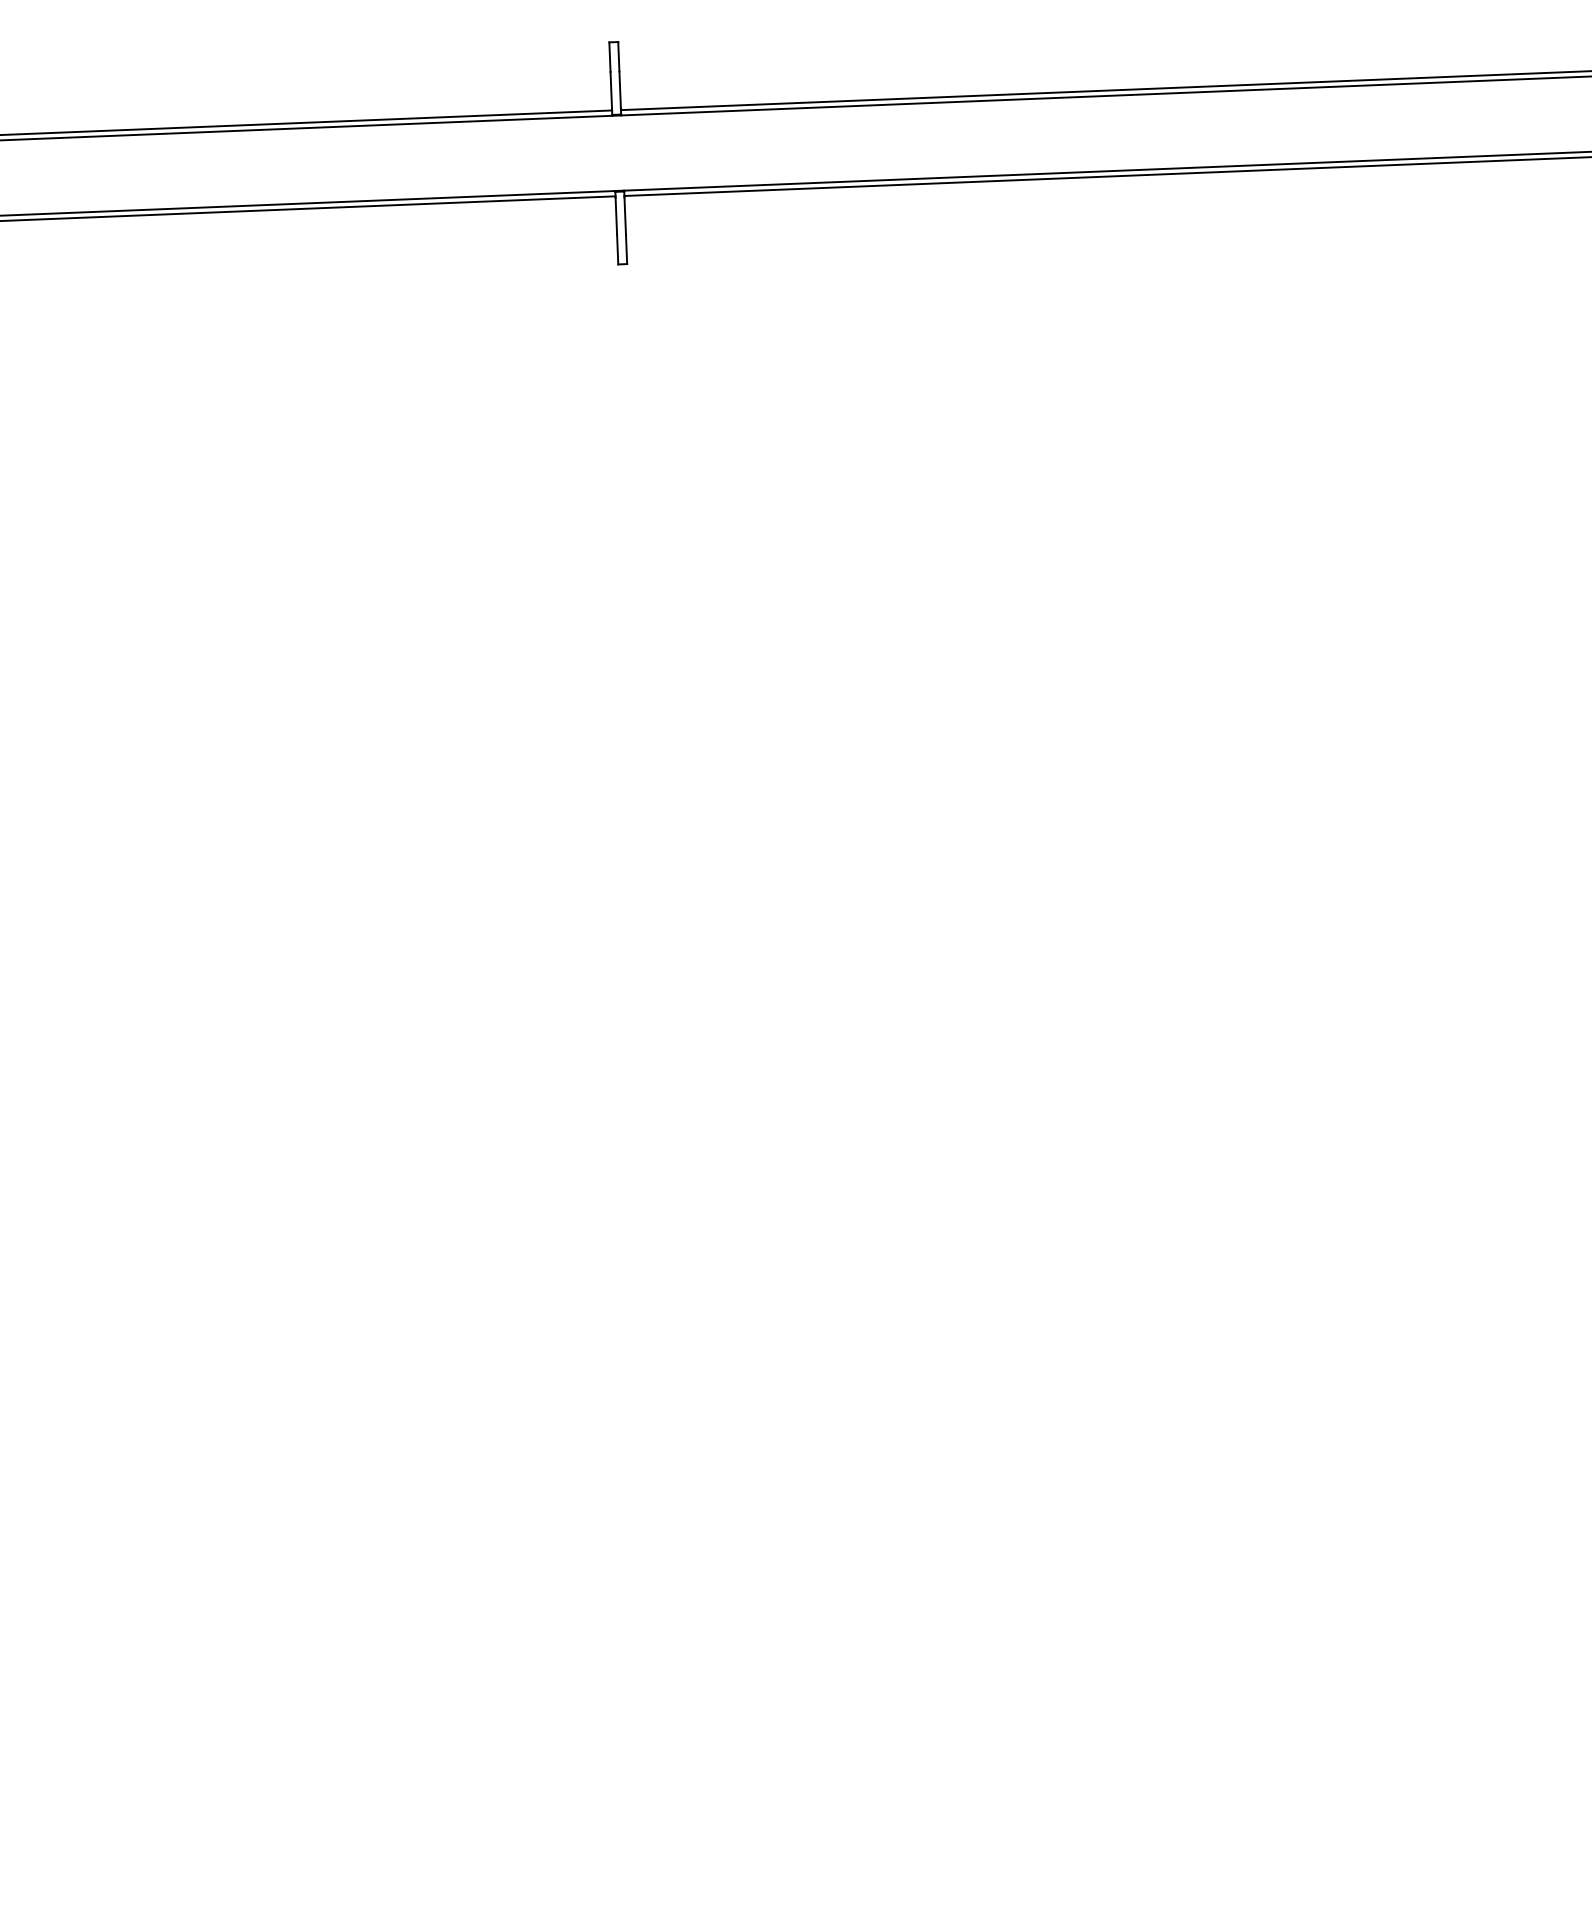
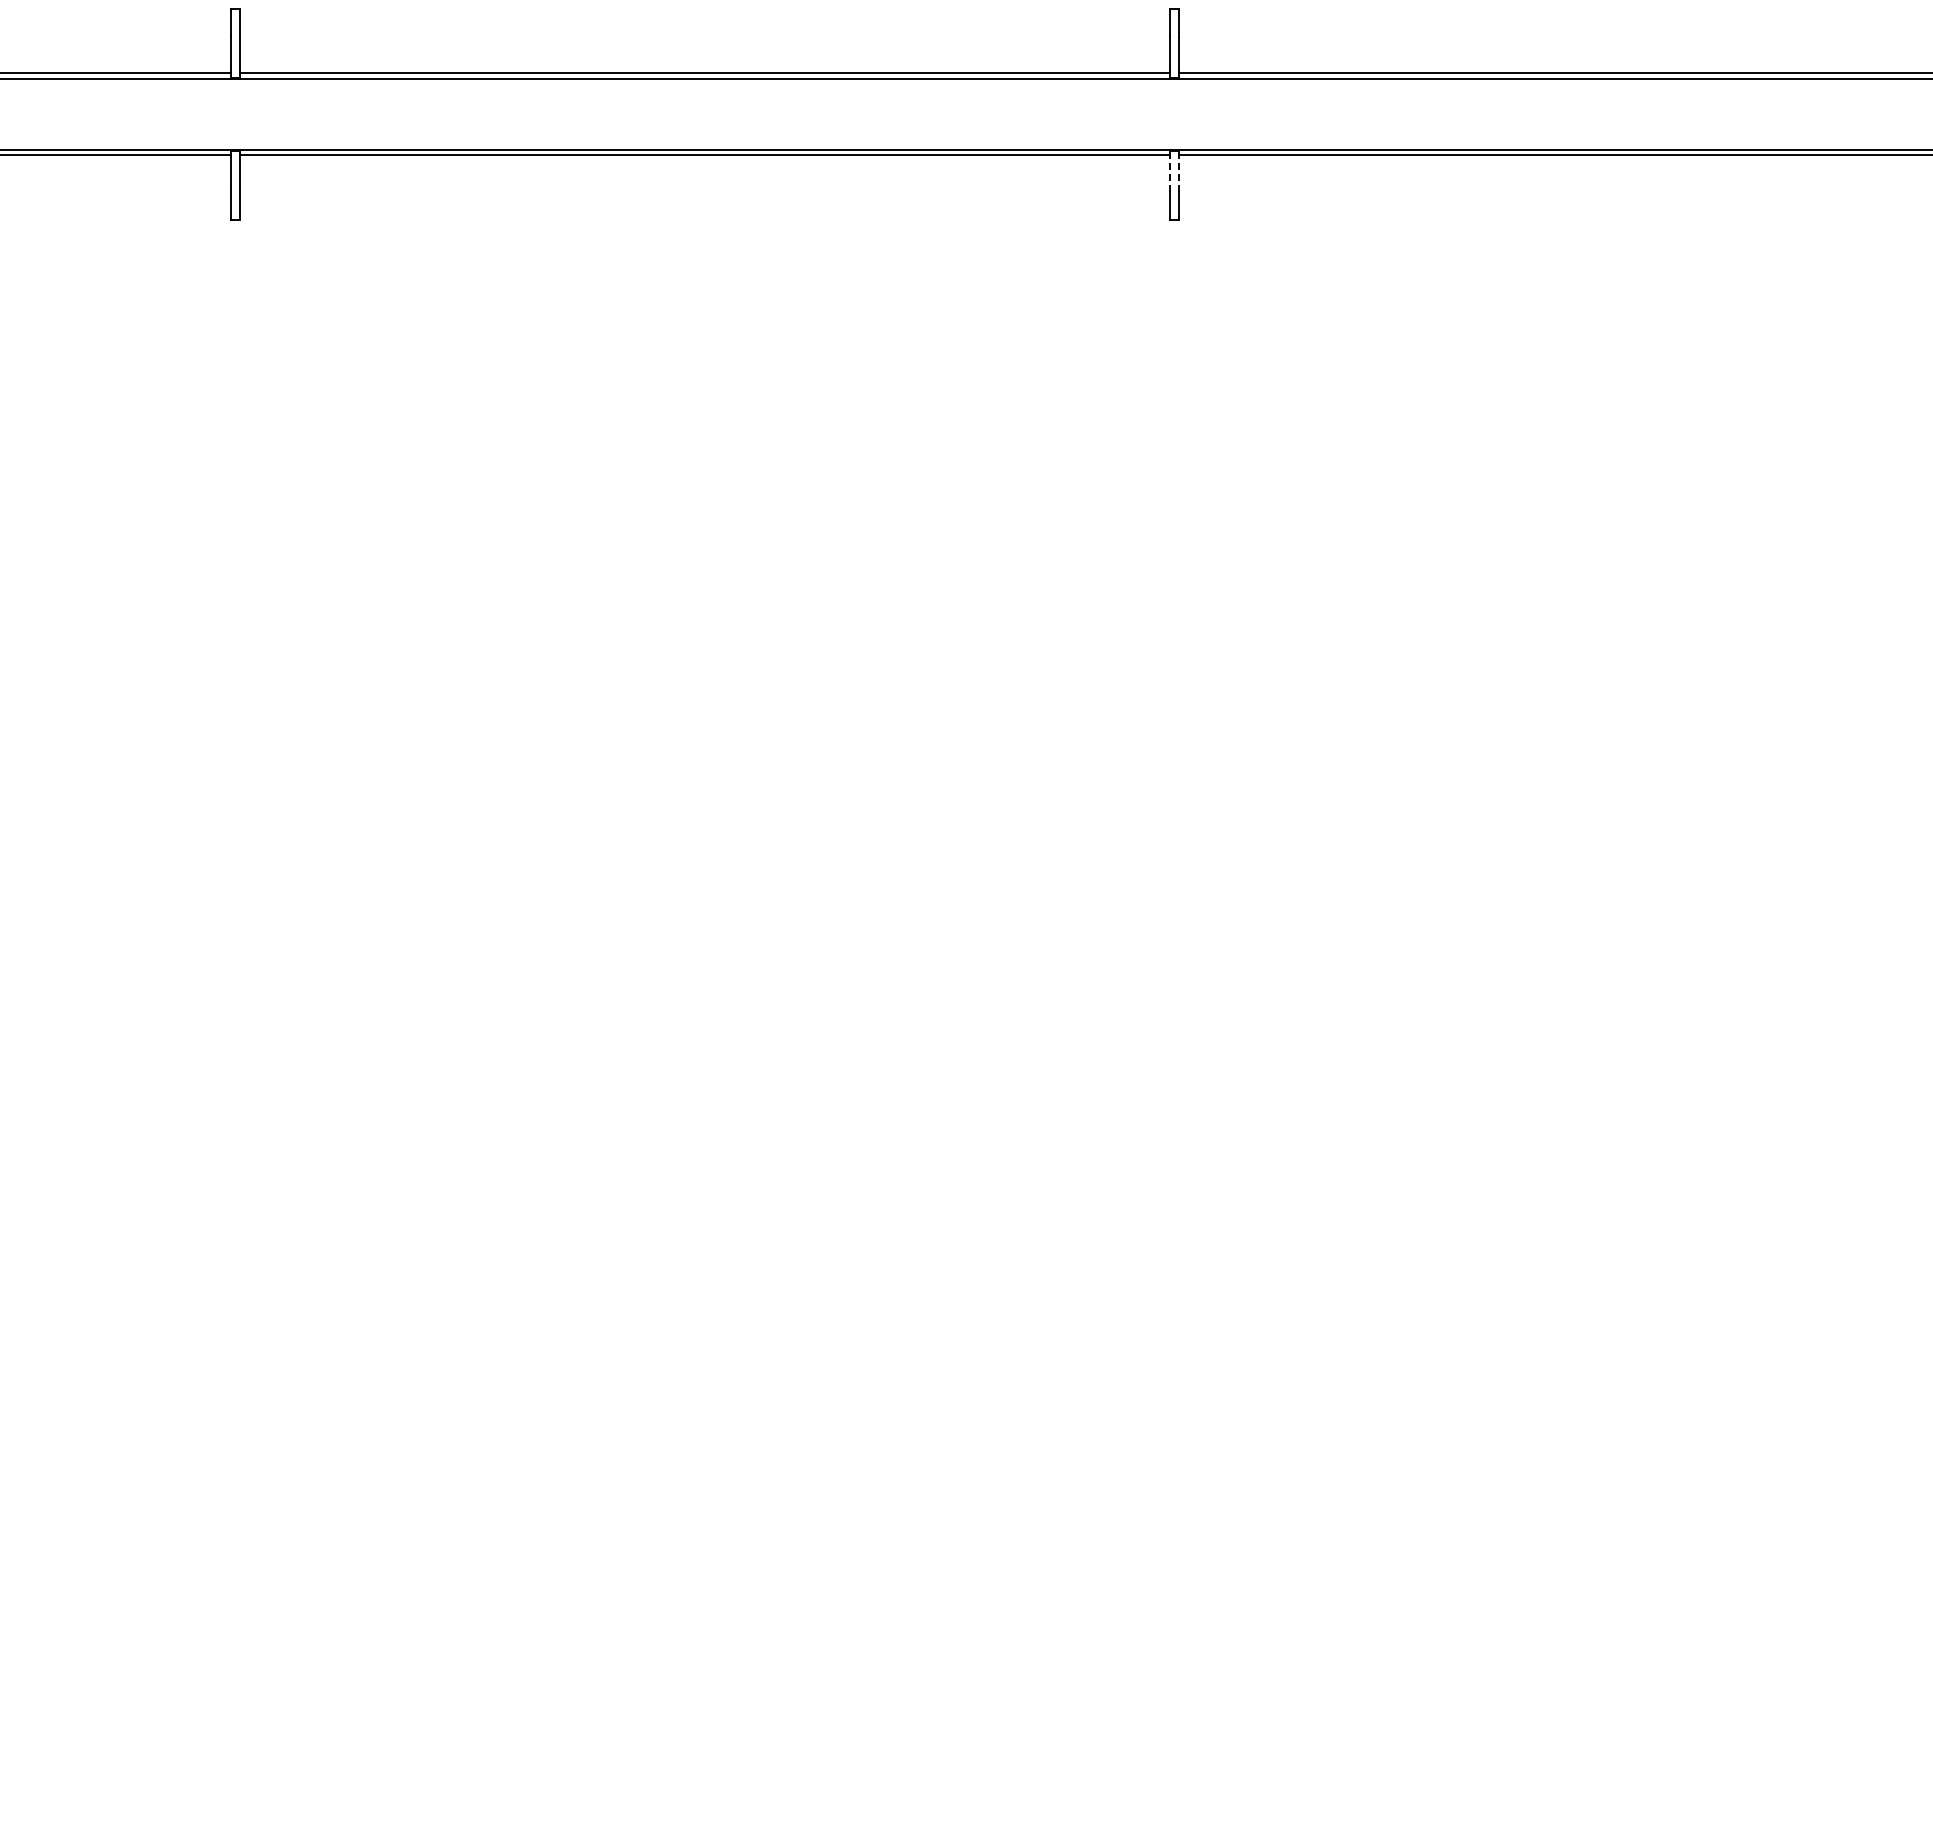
line: (616, 215) -> (1170, 173), solid -> dashed
line: (624, 215) -> (1178, 173), solid -> dashed

